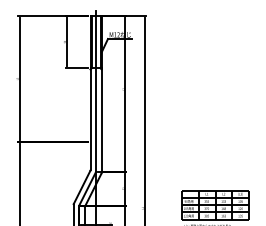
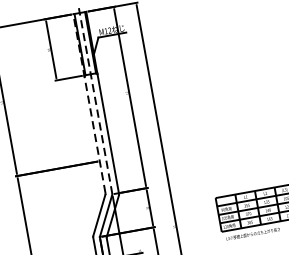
line: (96, 91) -> (96, 100), solid -> dashed
line: (90, 92) -> (89, 103), solid -> dashed

